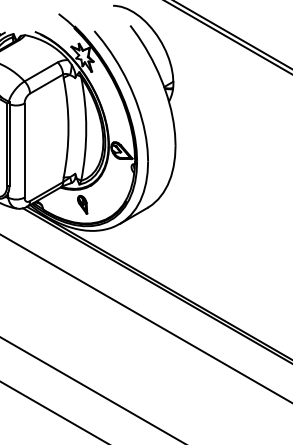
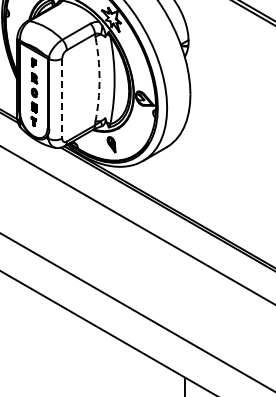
arc: (68, 128) -> (99, 79), solid -> dashed
line: (24, 150) -> (62, 98), solid -> dashed

